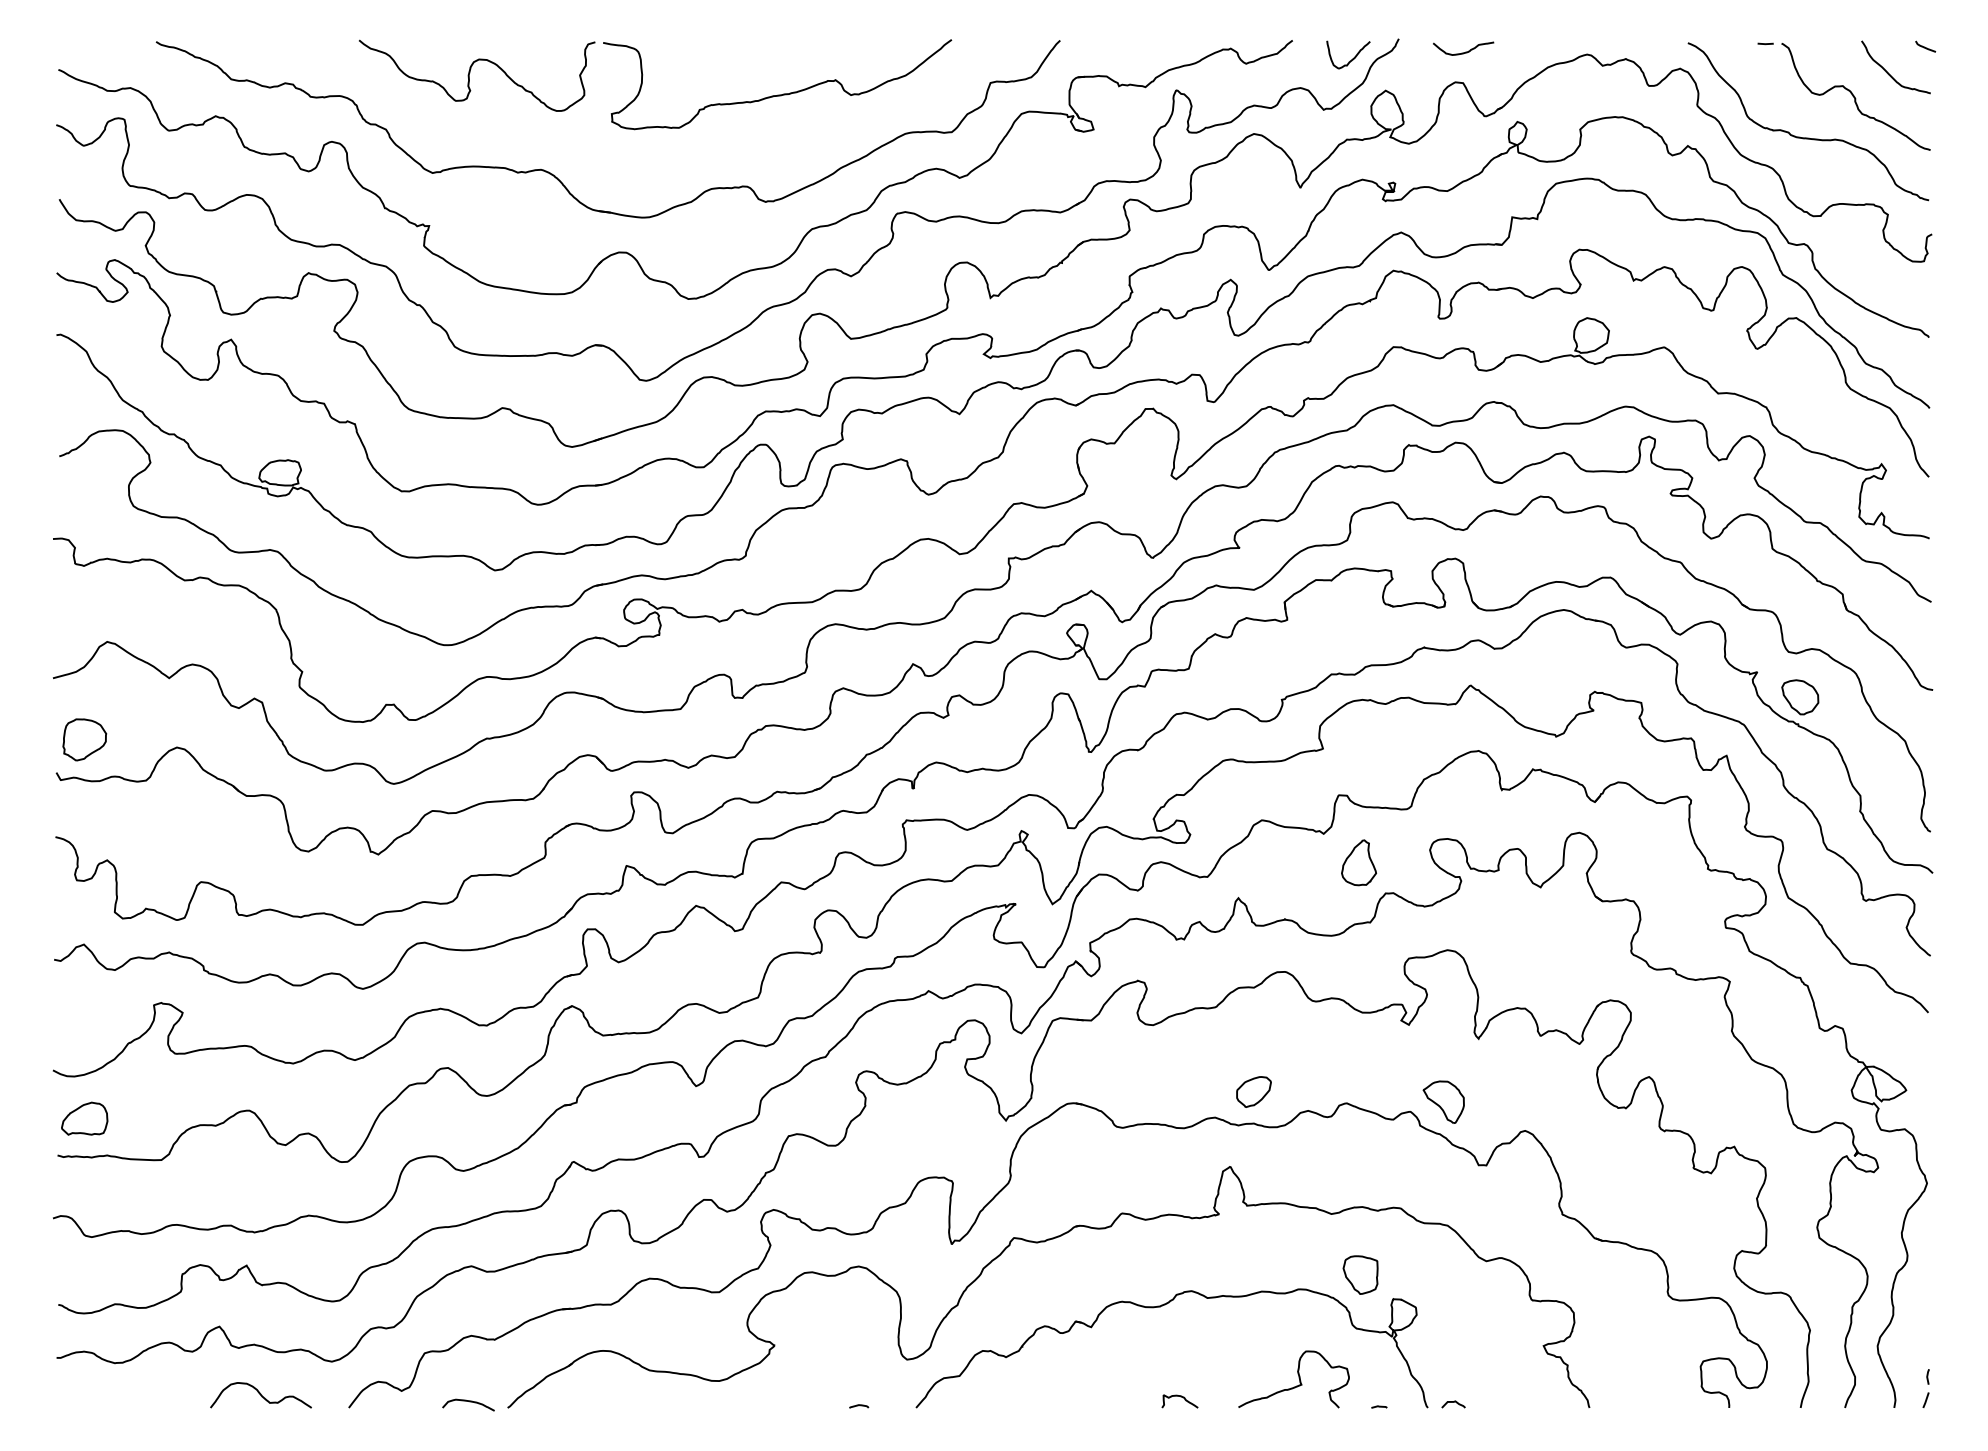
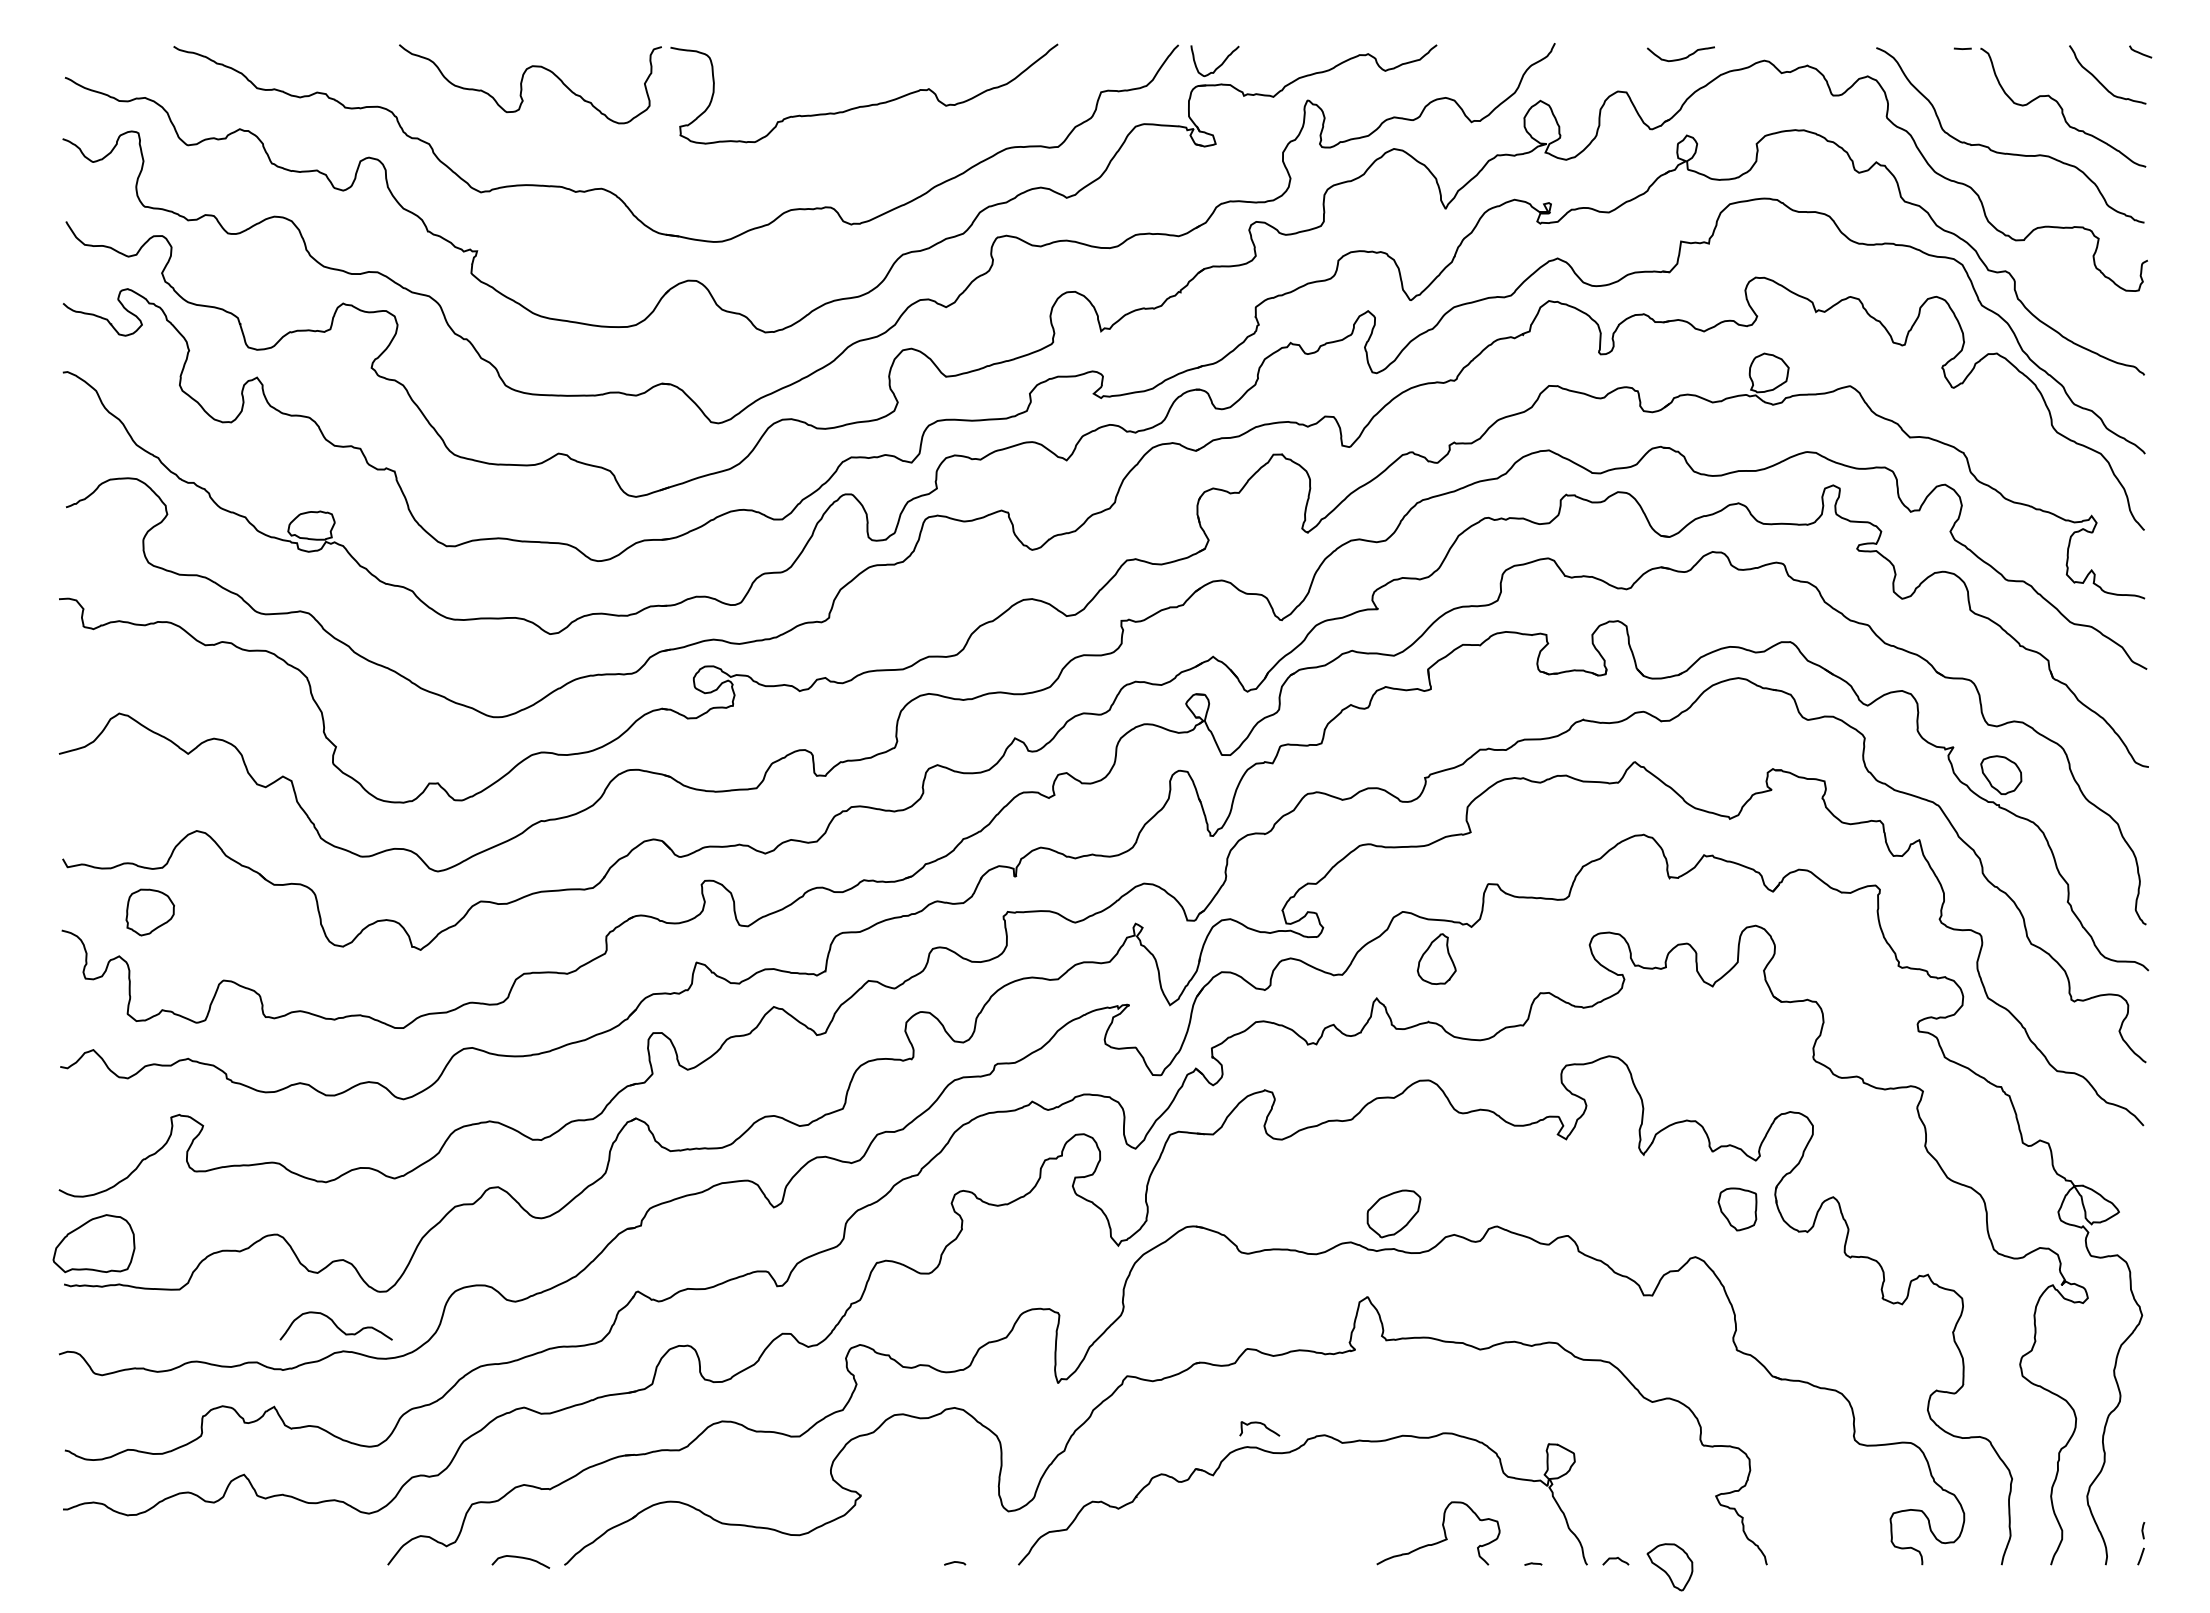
curve: (1464, 51) -> (1682, 57), moved
curve: (1350, 59) -> (1217, 66), moved
part: (84, 739) -> (149, 912), moved
part: (1358, 862) -> (1436, 958), moved
part: (1253, 1091) -> (1393, 1213), size x1.4
part: (1443, 1102) -> (1669, 1567), moved
part: (84, 1118) -> (94, 1243), size x1.6
part: (1360, 1275) -> (1737, 1209), moved
curve: (260, 1394) -> (335, 1325), moved
curve: (1180, 1397) -> (1260, 1424), moved

